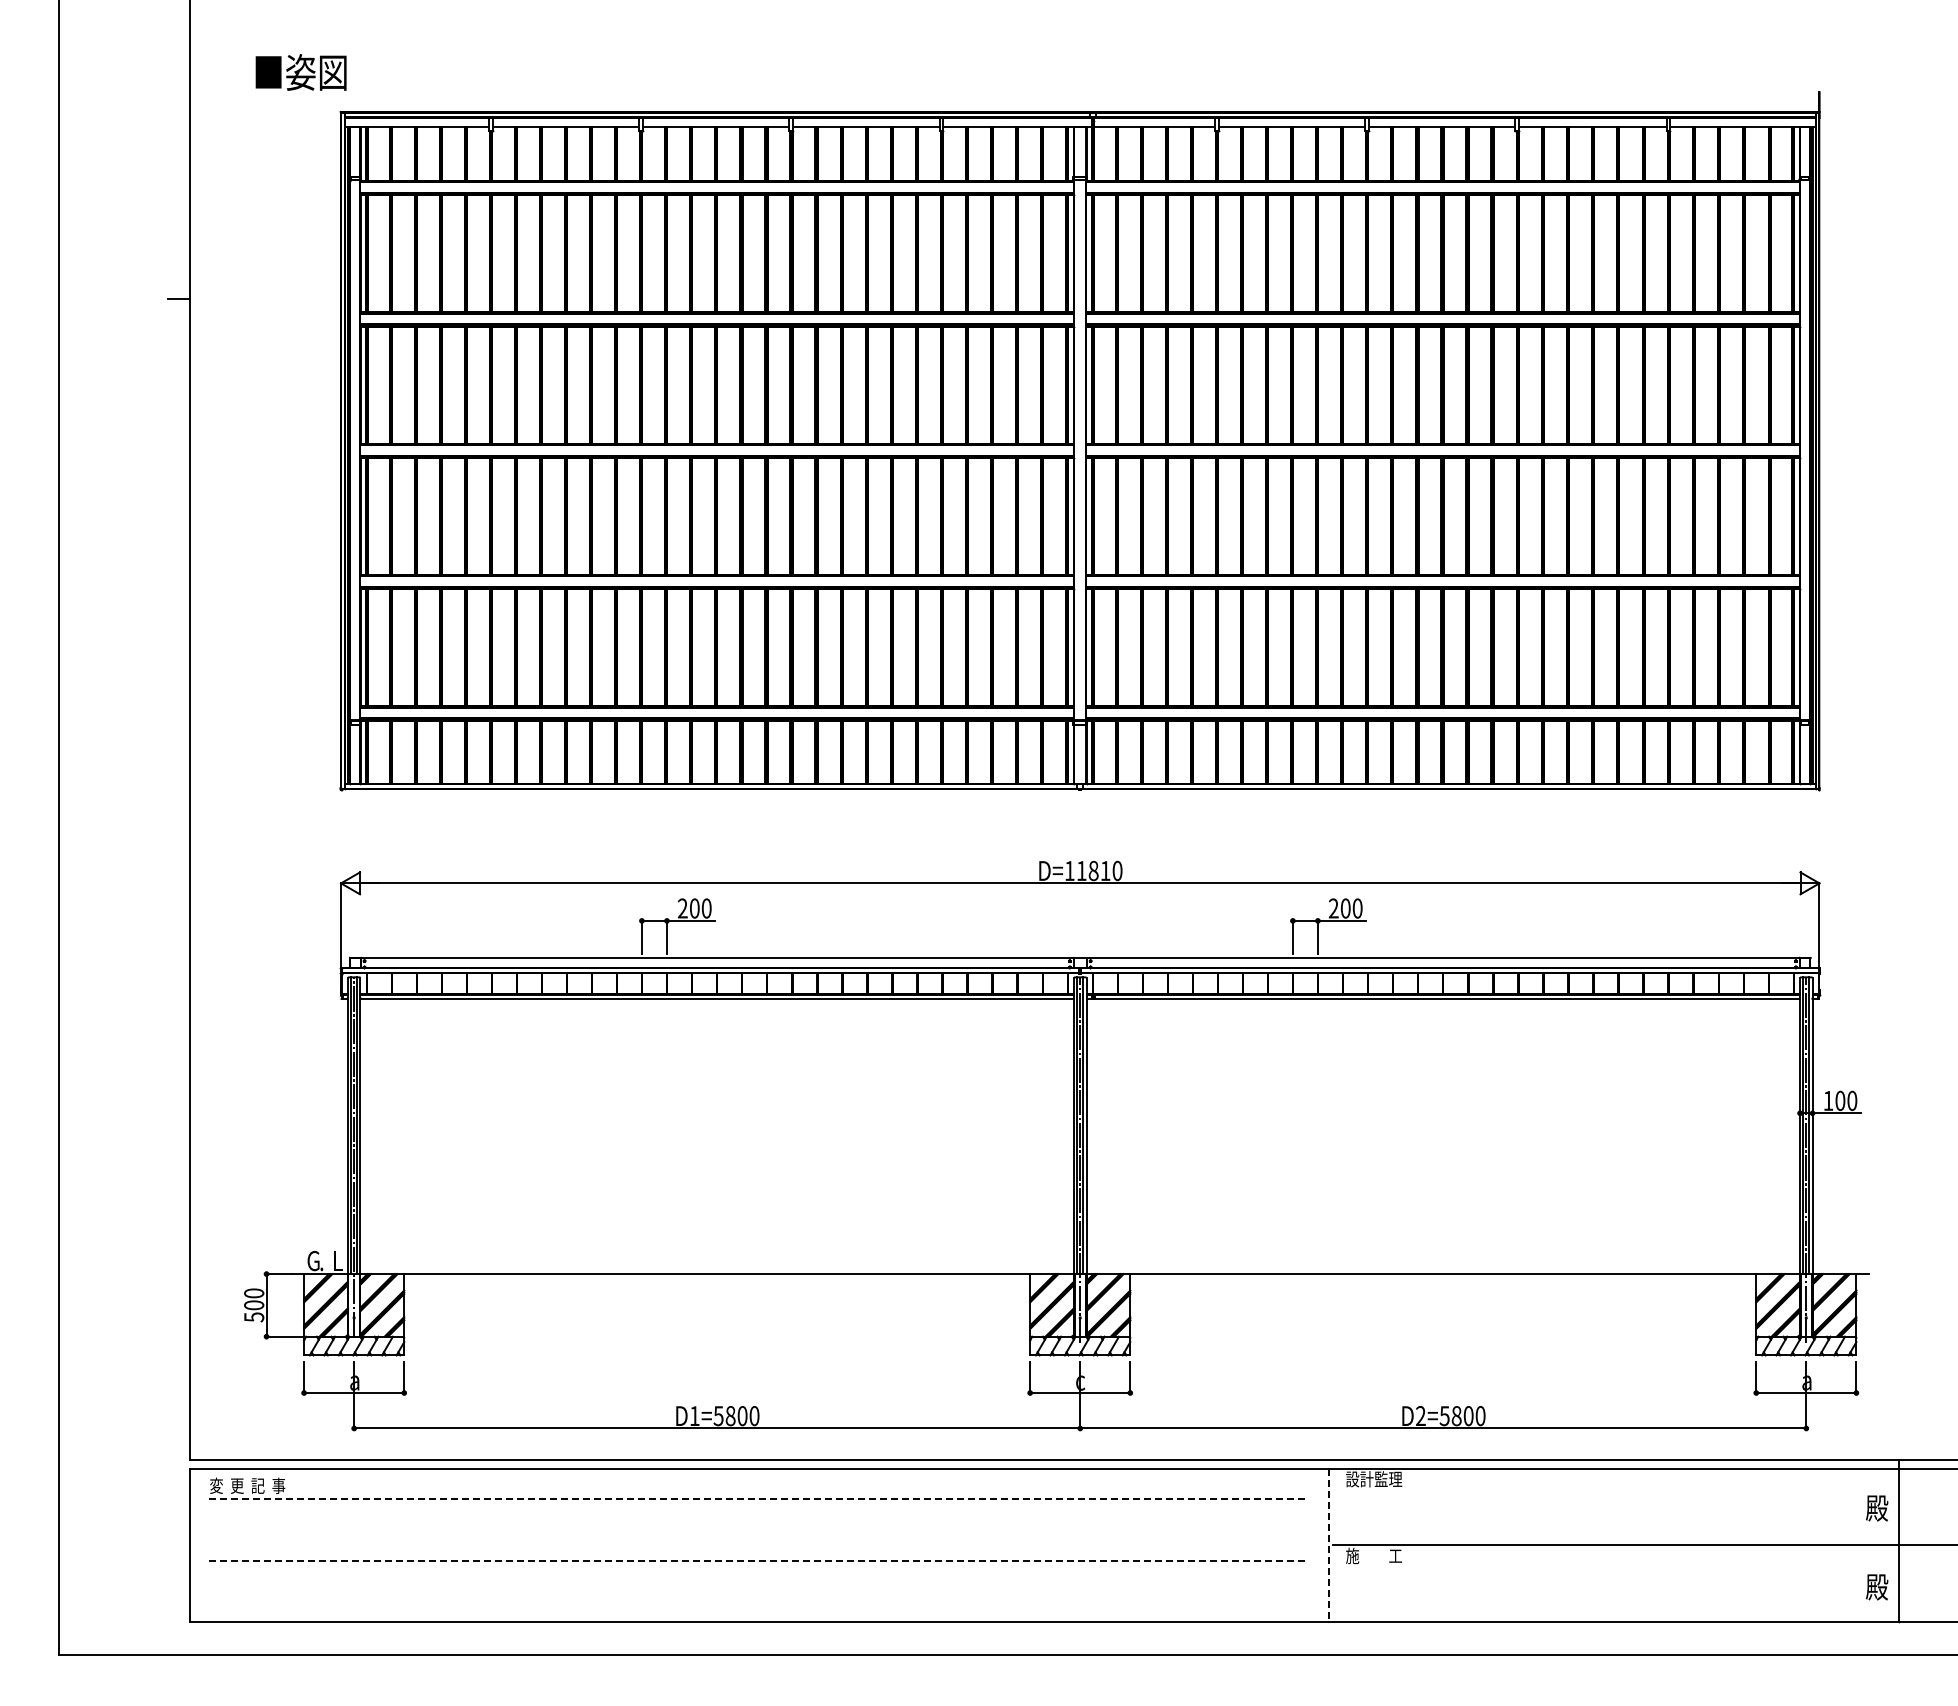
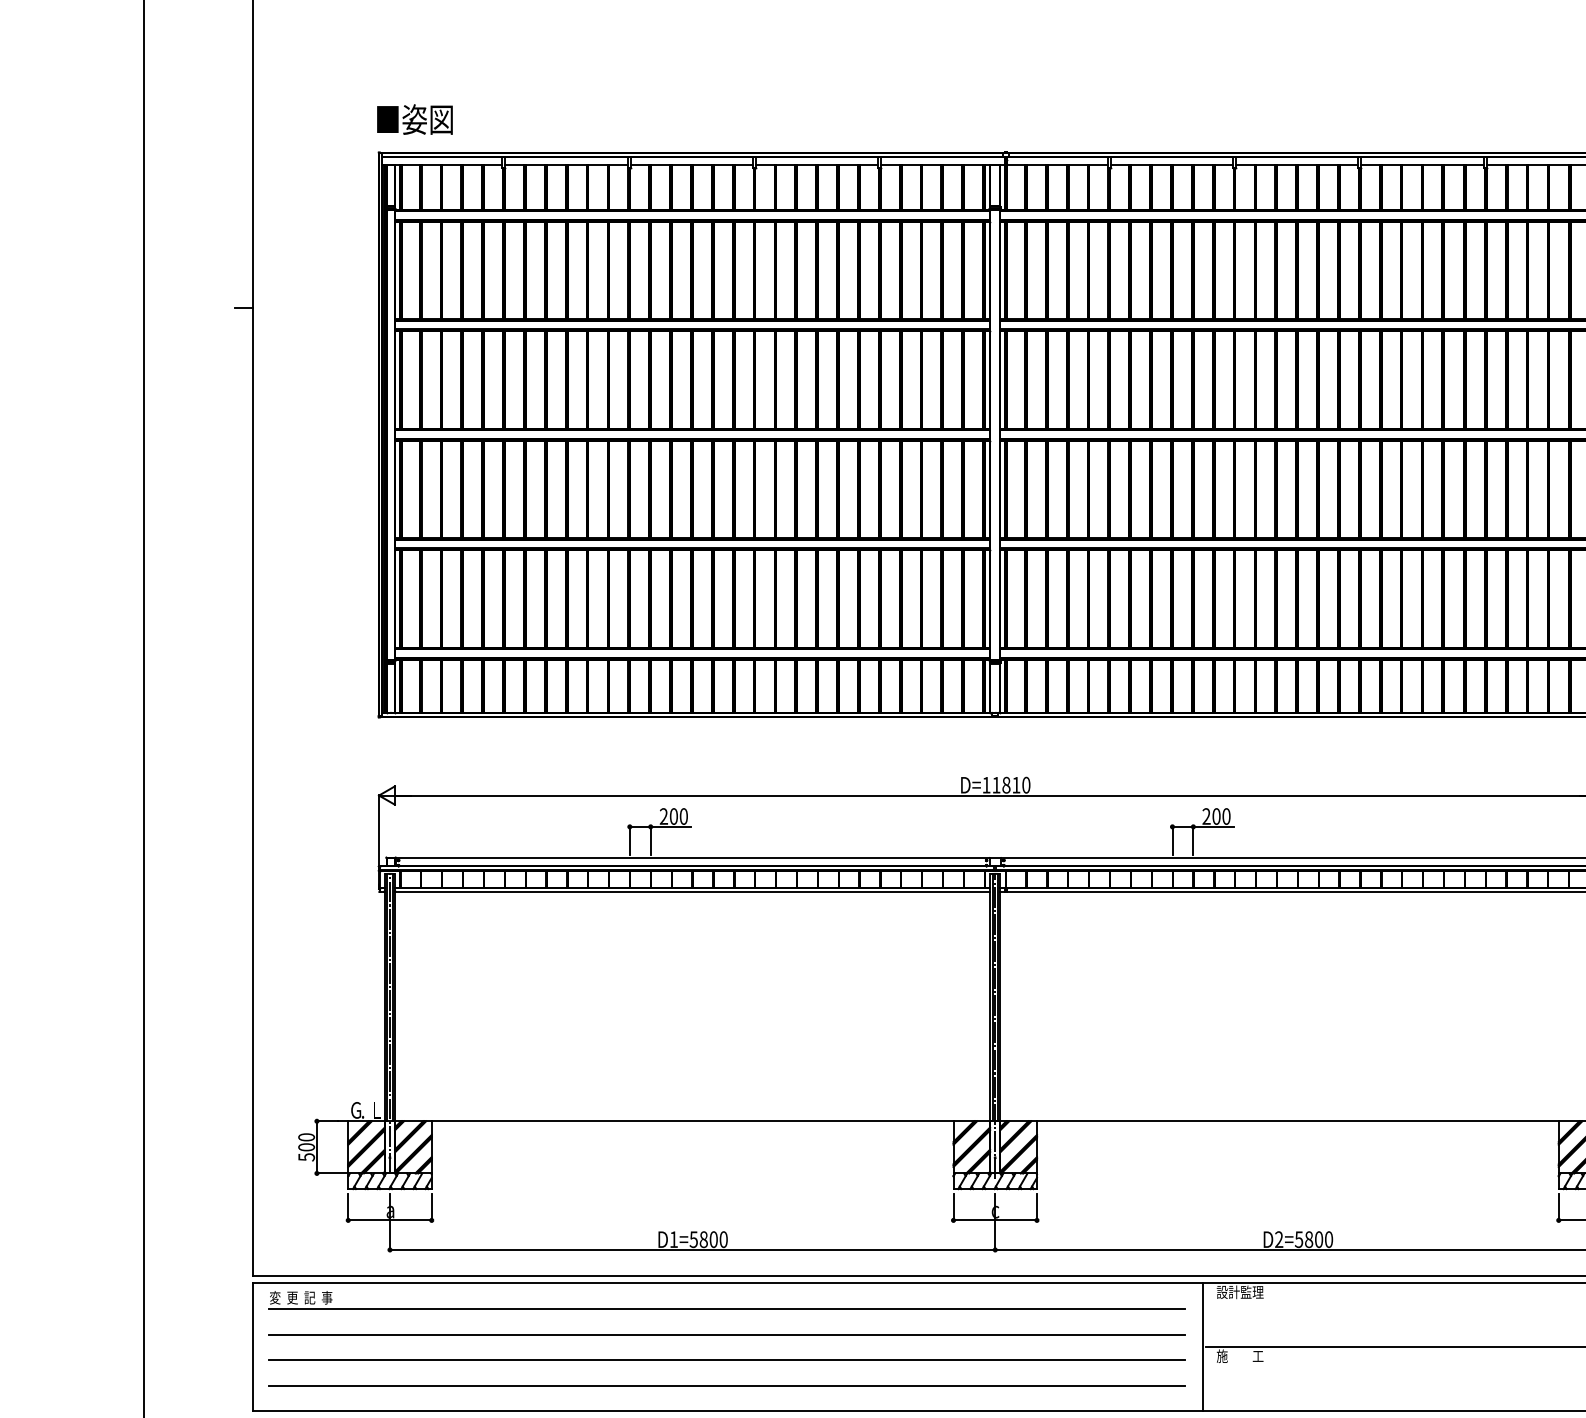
text: (300, 72) -> (414, 119), moved
line: (758, 1499) -> (727, 1309), dashed -> solid
line: (757, 1529) -> (726, 1334), added
line: (1329, 1545) -> (1203, 1347), dashed -> solid
line: (758, 1560) -> (727, 1360), dashed -> solid
line: (757, 1591) -> (726, 1385), added

